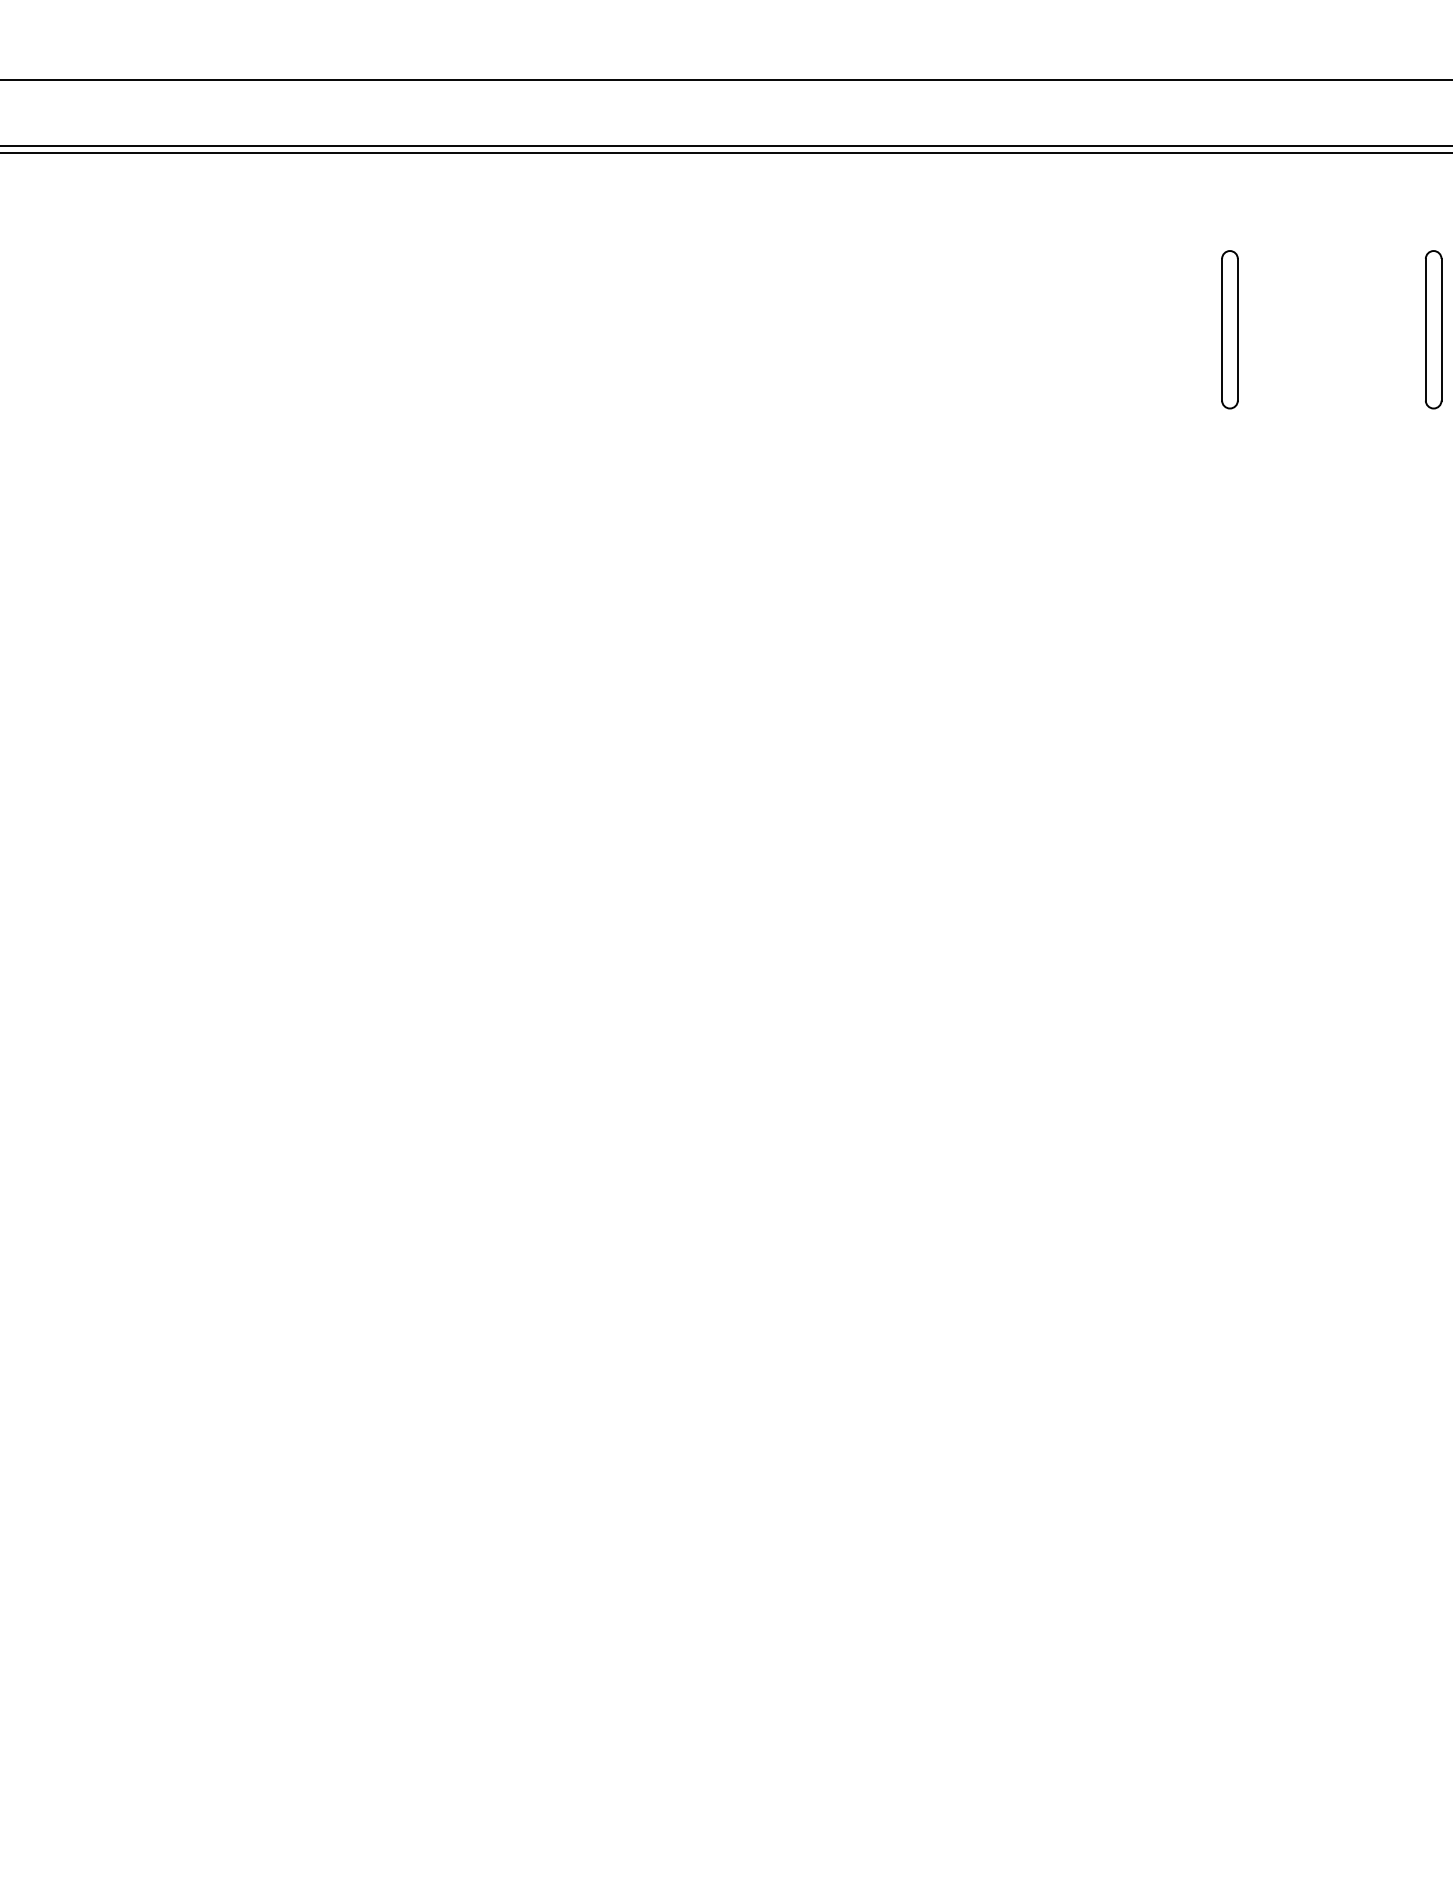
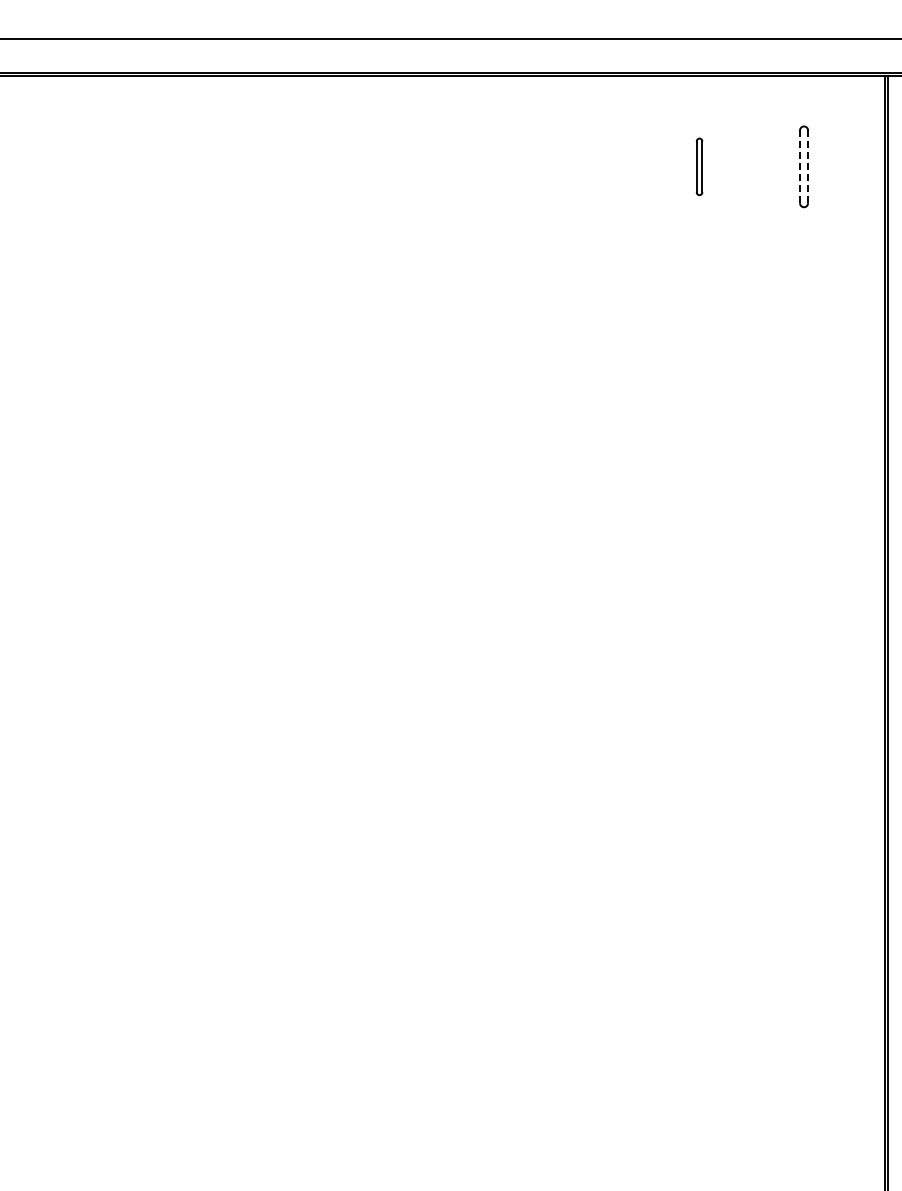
part: (1229, 329) -> (699, 166), size x0.7
line: (1442, 329) -> (808, 166), solid -> dashed
line: (1426, 331) -> (800, 167), solid -> dashed

